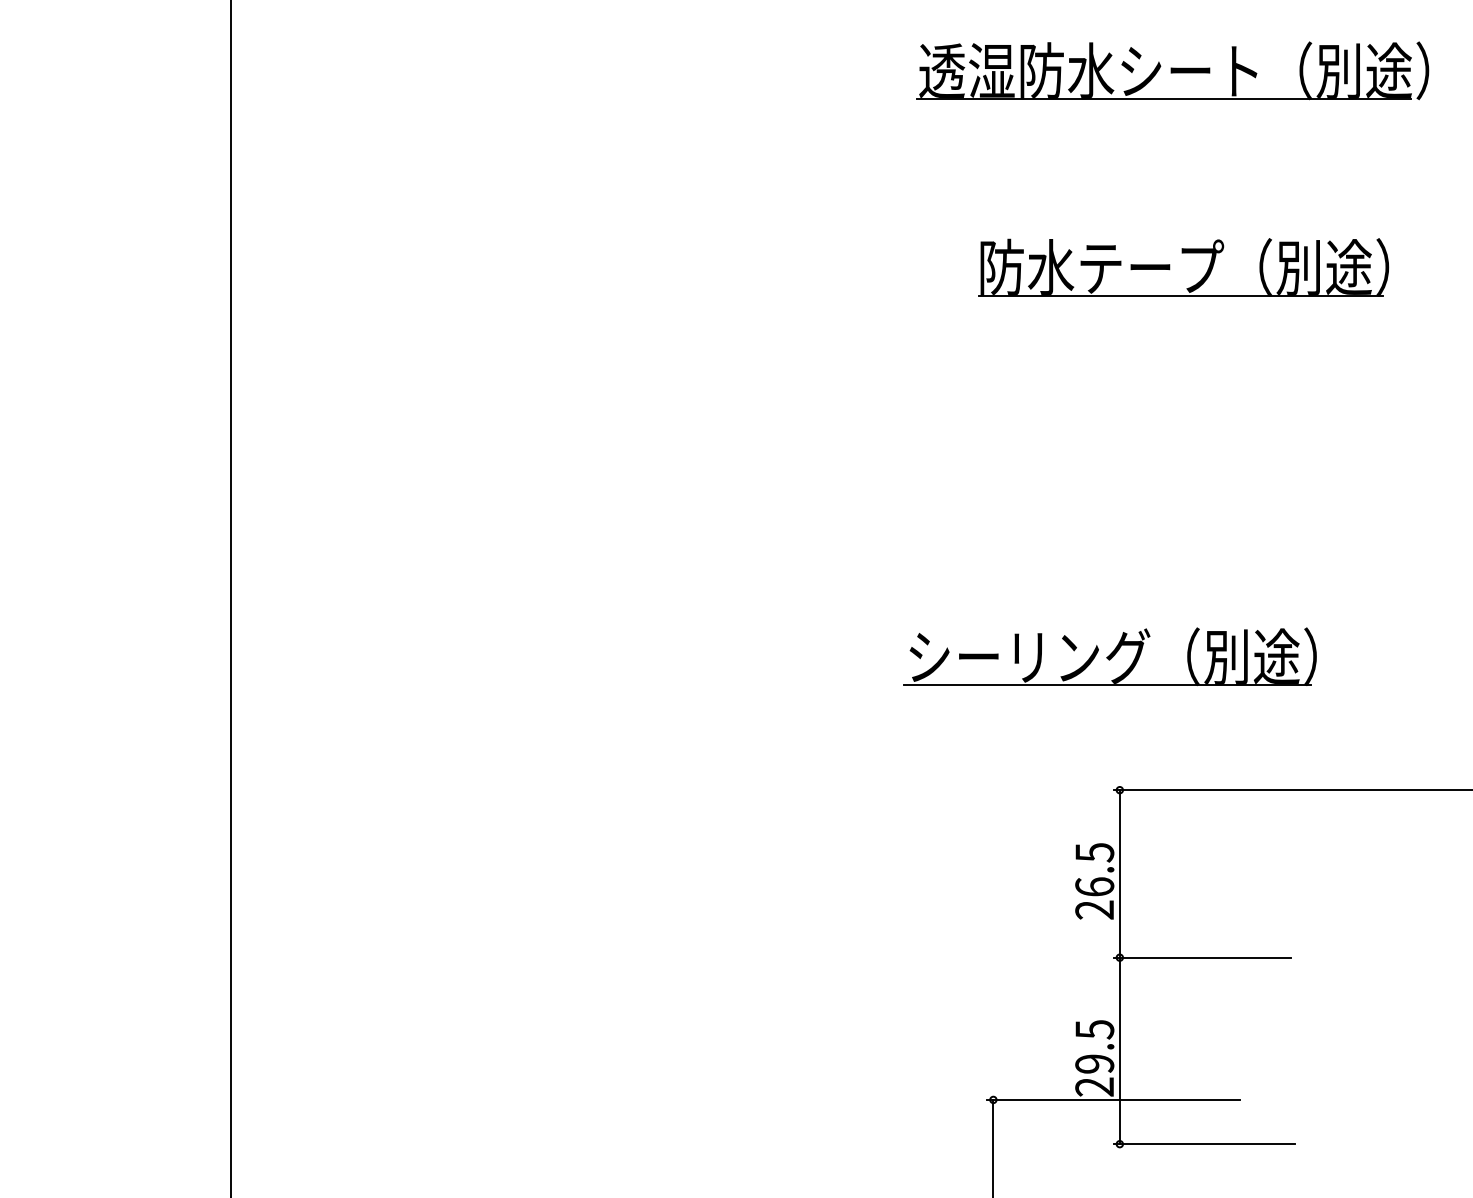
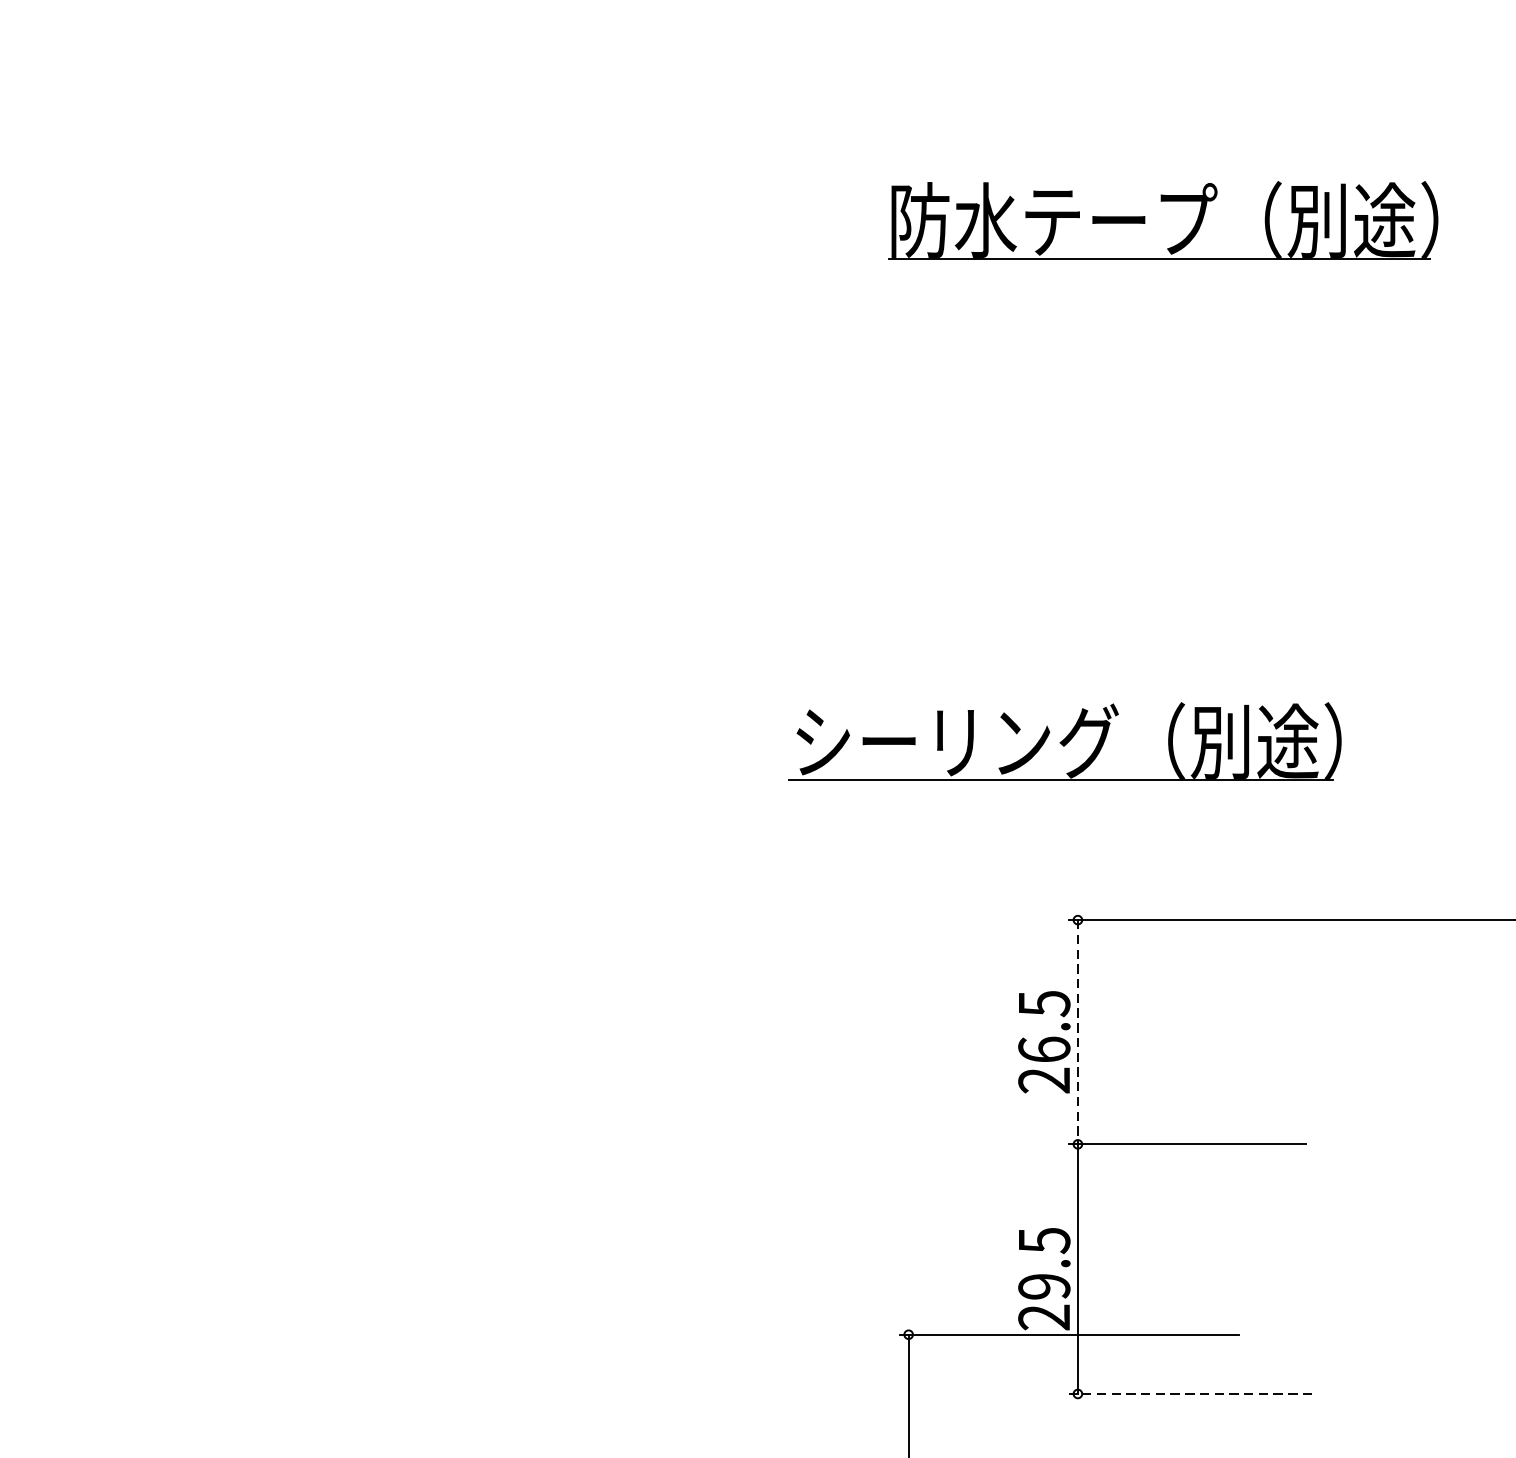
line: (1119, 873) -> (1077, 1031), solid -> dashed
line: (1204, 1144) -> (1191, 1394), solid -> dashed

